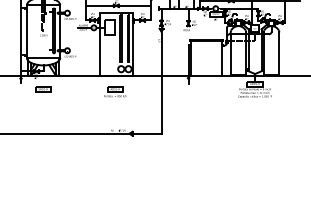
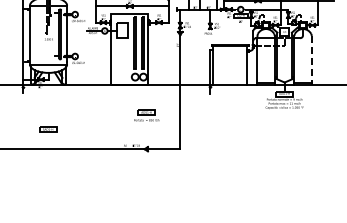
line: (279, 54) -> (311, 60), solid -> dashed
part: (43, 89) -> (48, 129), moved
part: (115, 91) -> (146, 115), moved

